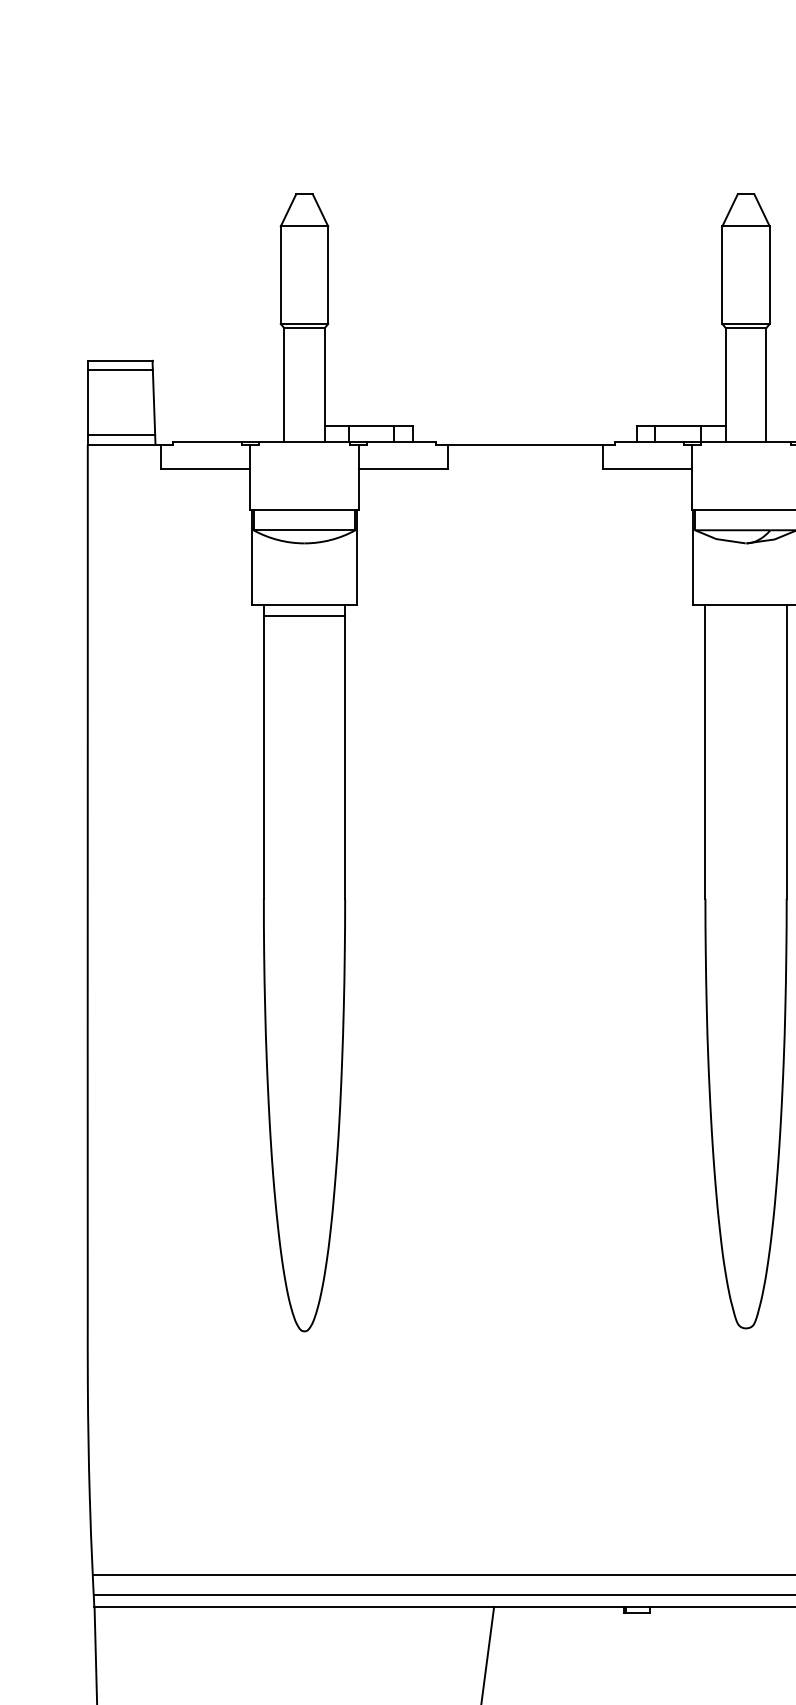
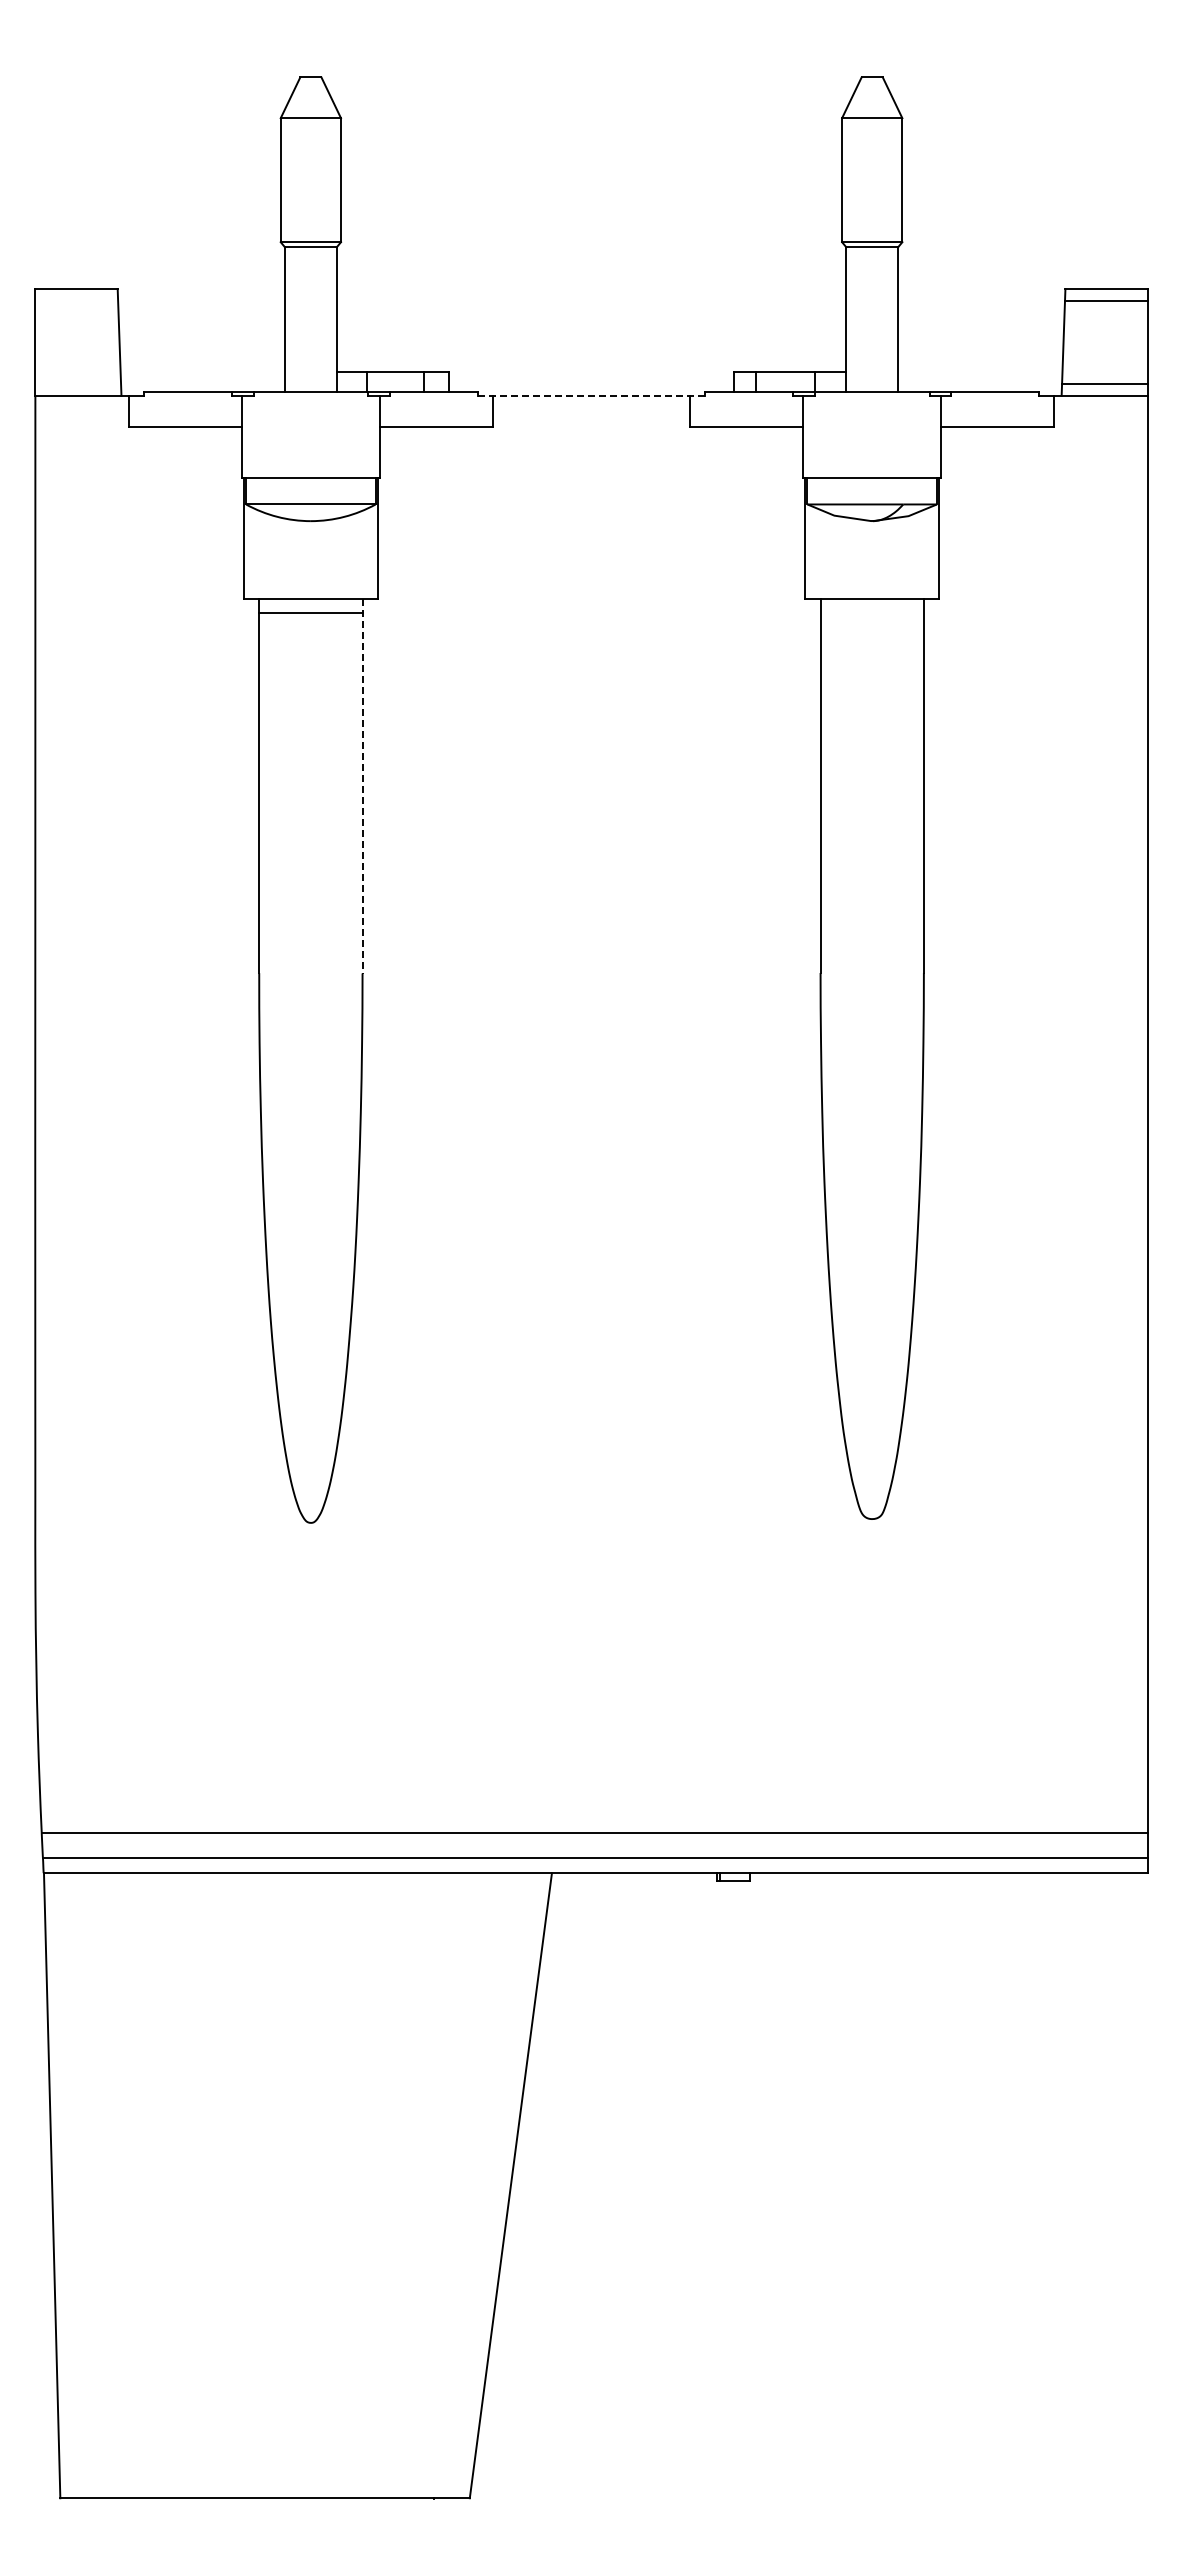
line: (120, 370) -> (76, 301), removed
line: (121, 435) -> (78, 383), removed
line: (526, 444) -> (592, 395), solid -> dashed
line: (345, 752) -> (362, 786), solid -> dashed

